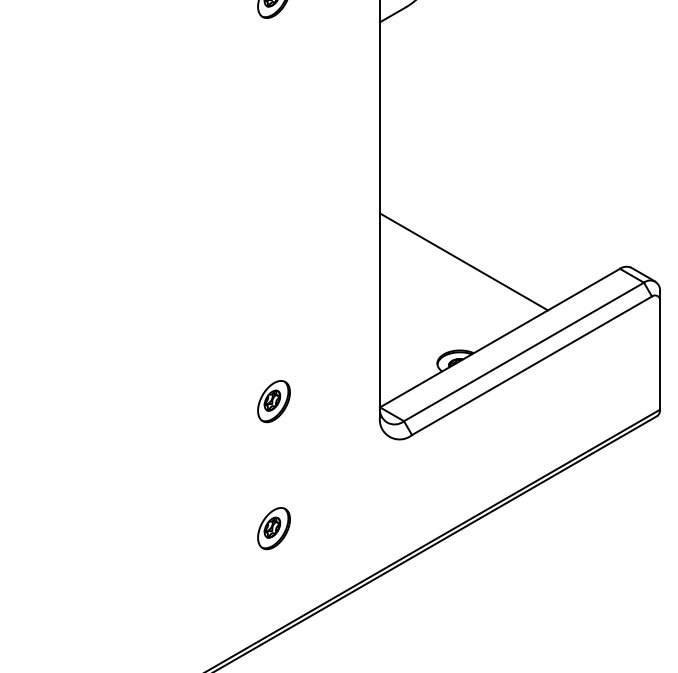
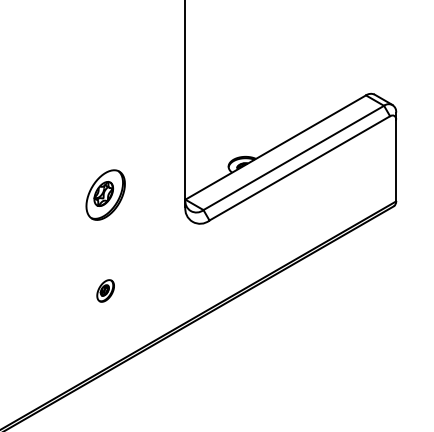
line: (464, 261) -> (249, 89), removed
part: (273, 401) -> (105, 195), size x1.6
part: (273, 528) -> (105, 290), size x0.7

